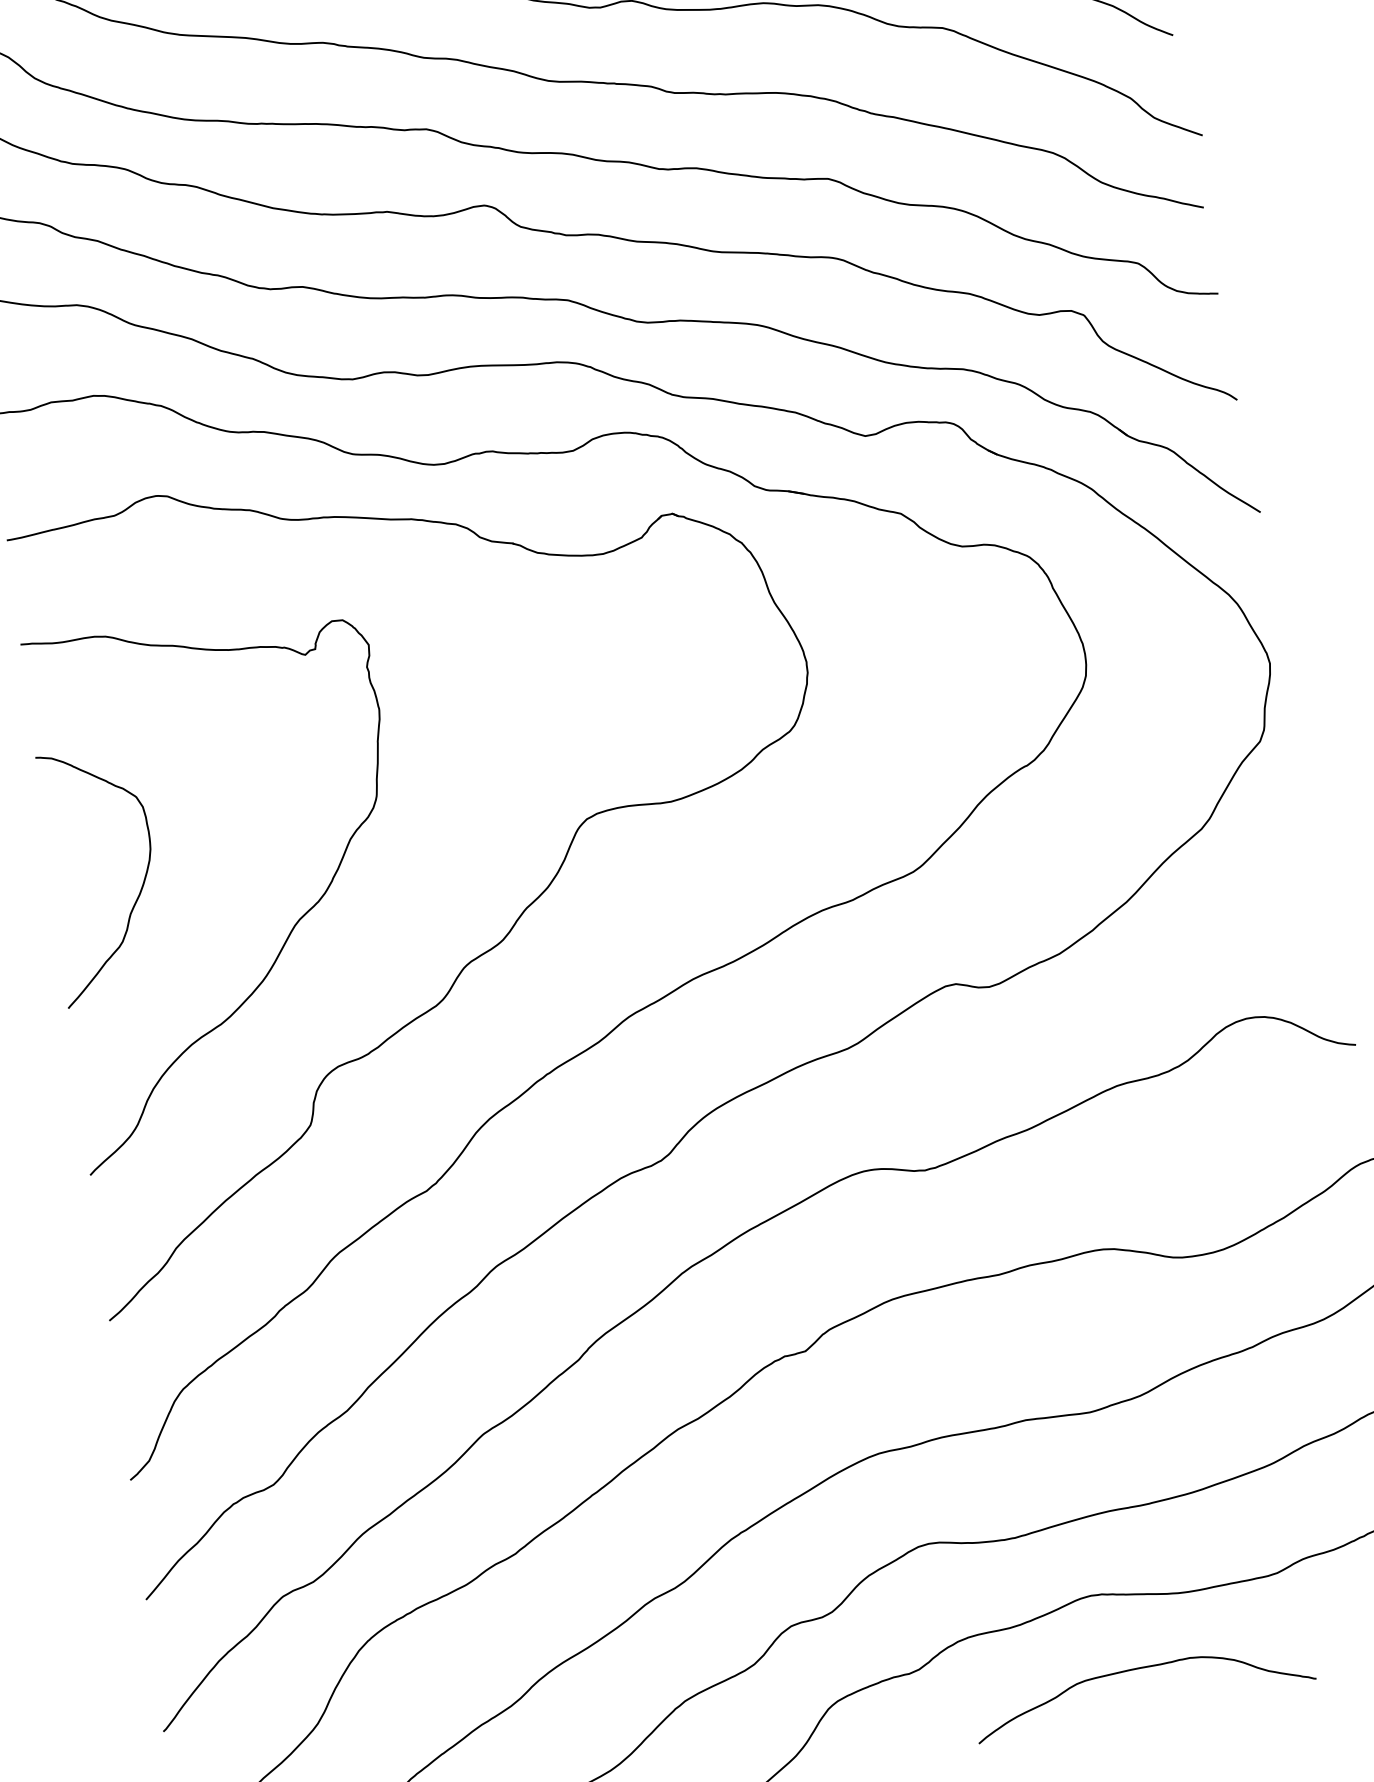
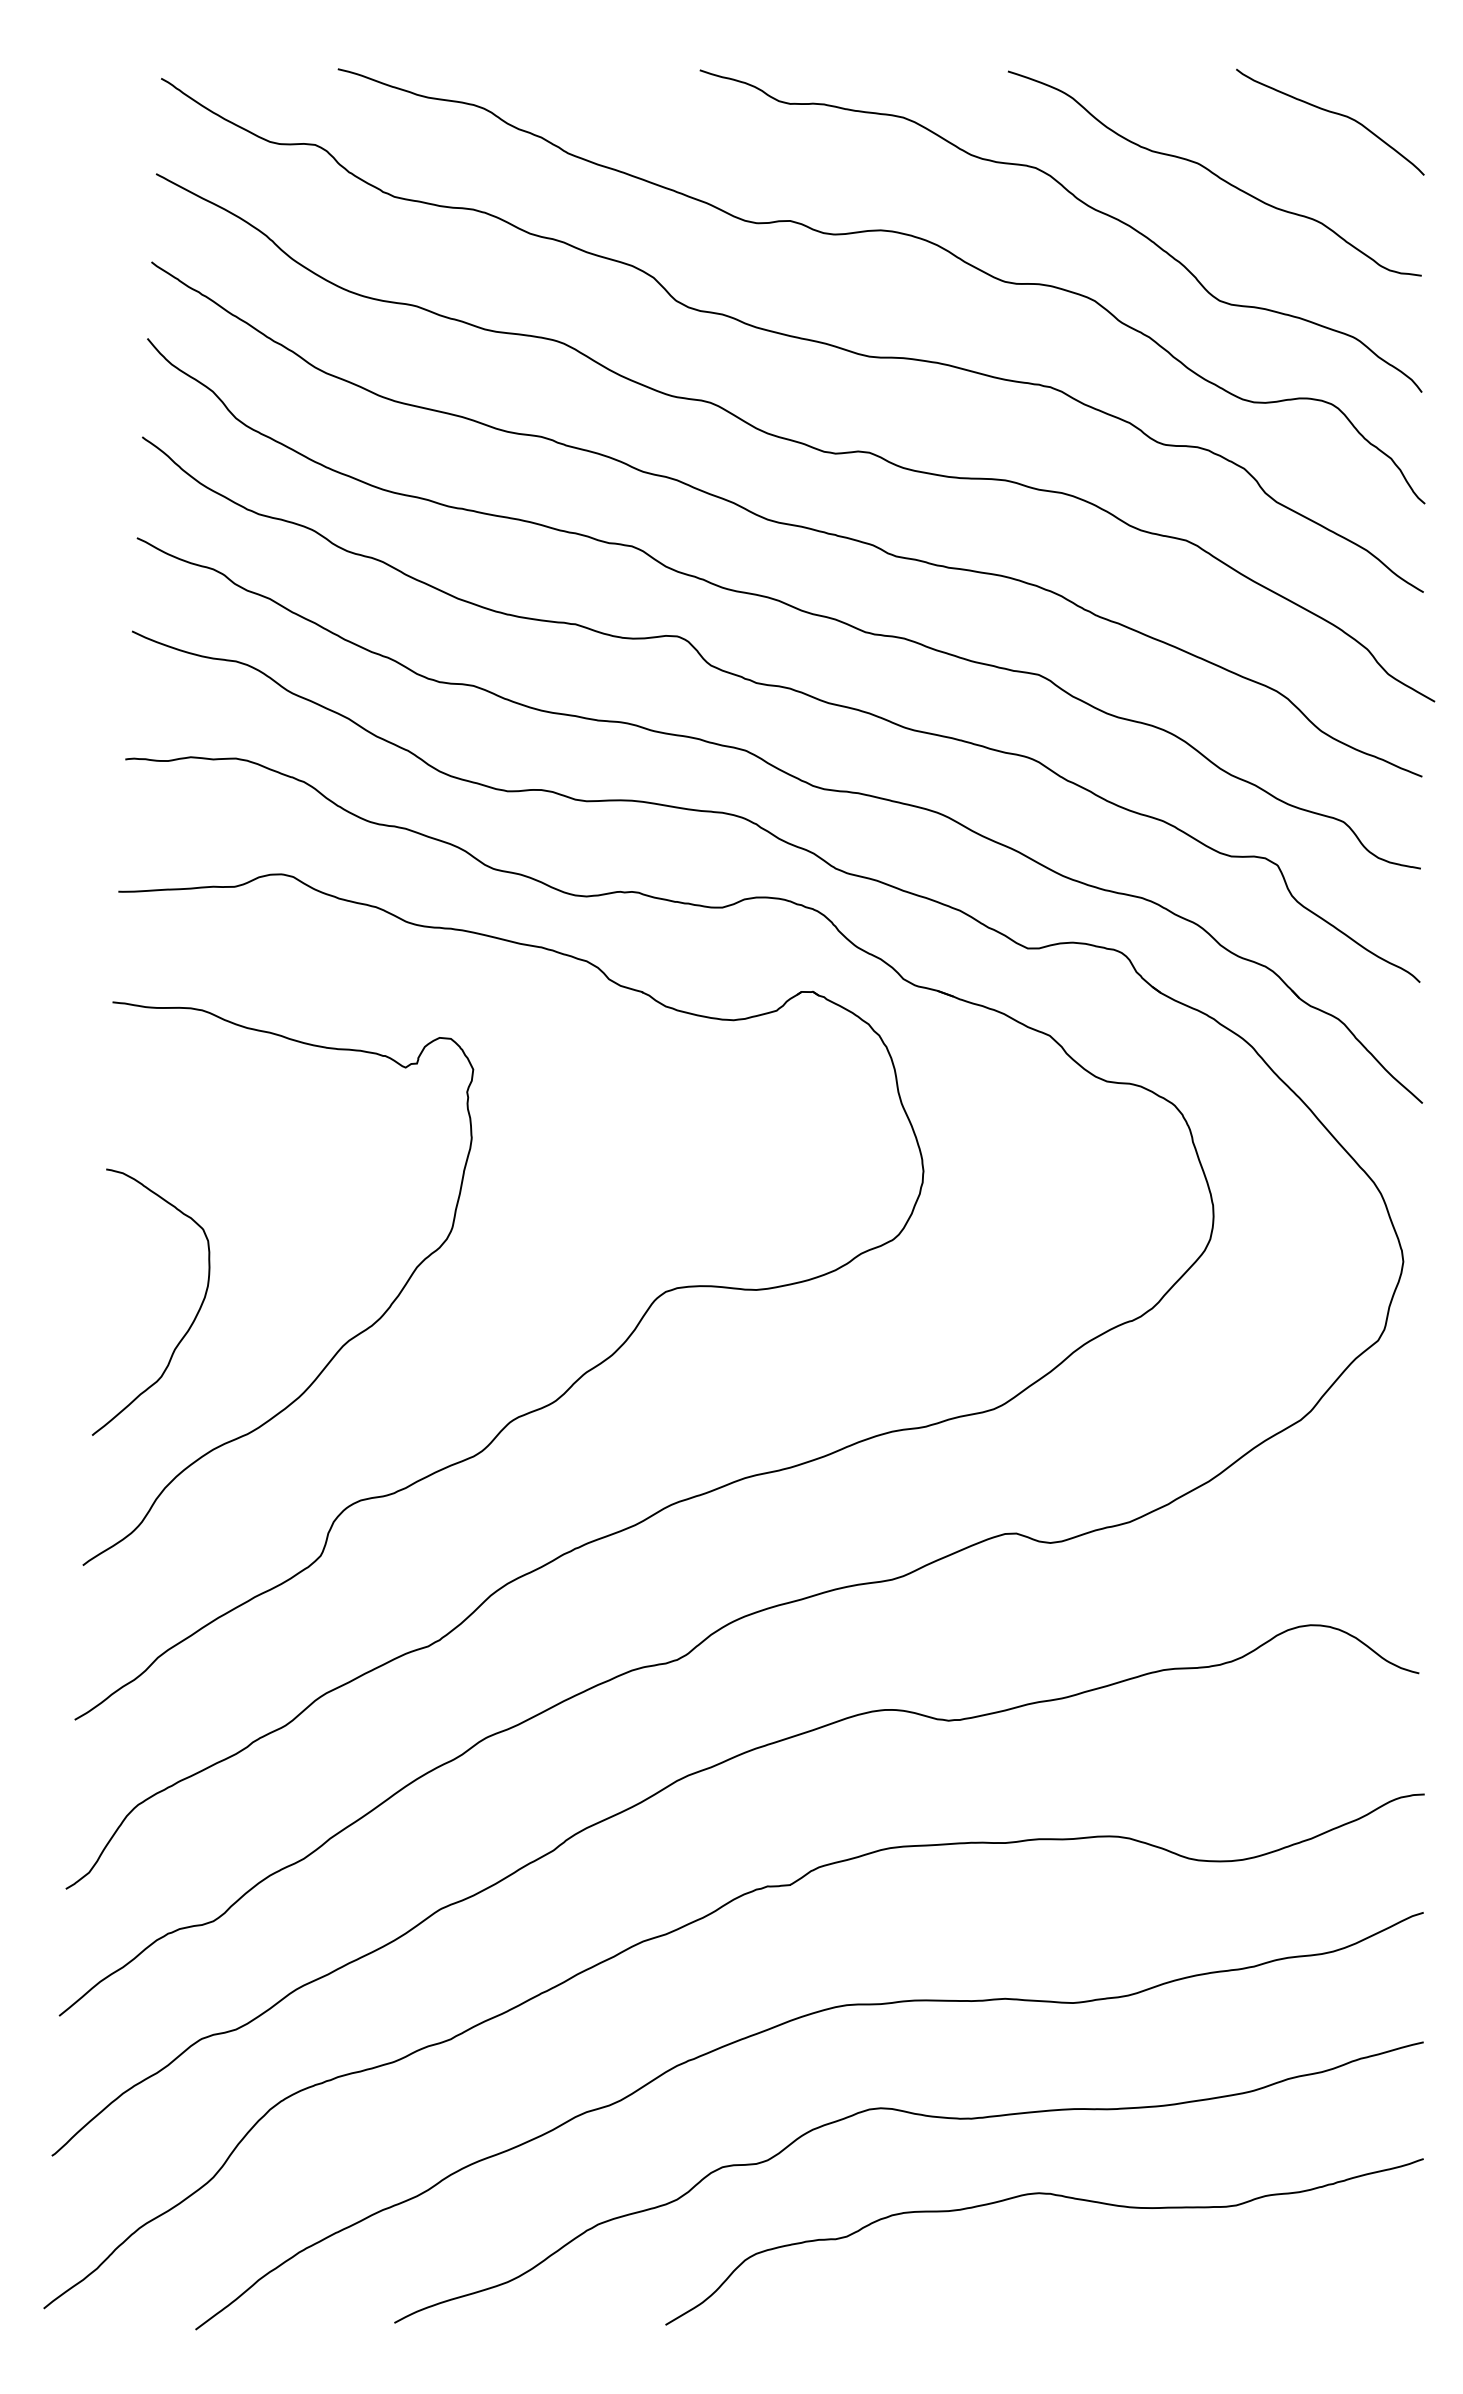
curve: (140, 887) -> (190, 1324), moved
curve: (1139, 1669) -> (1075, 2278), removed

